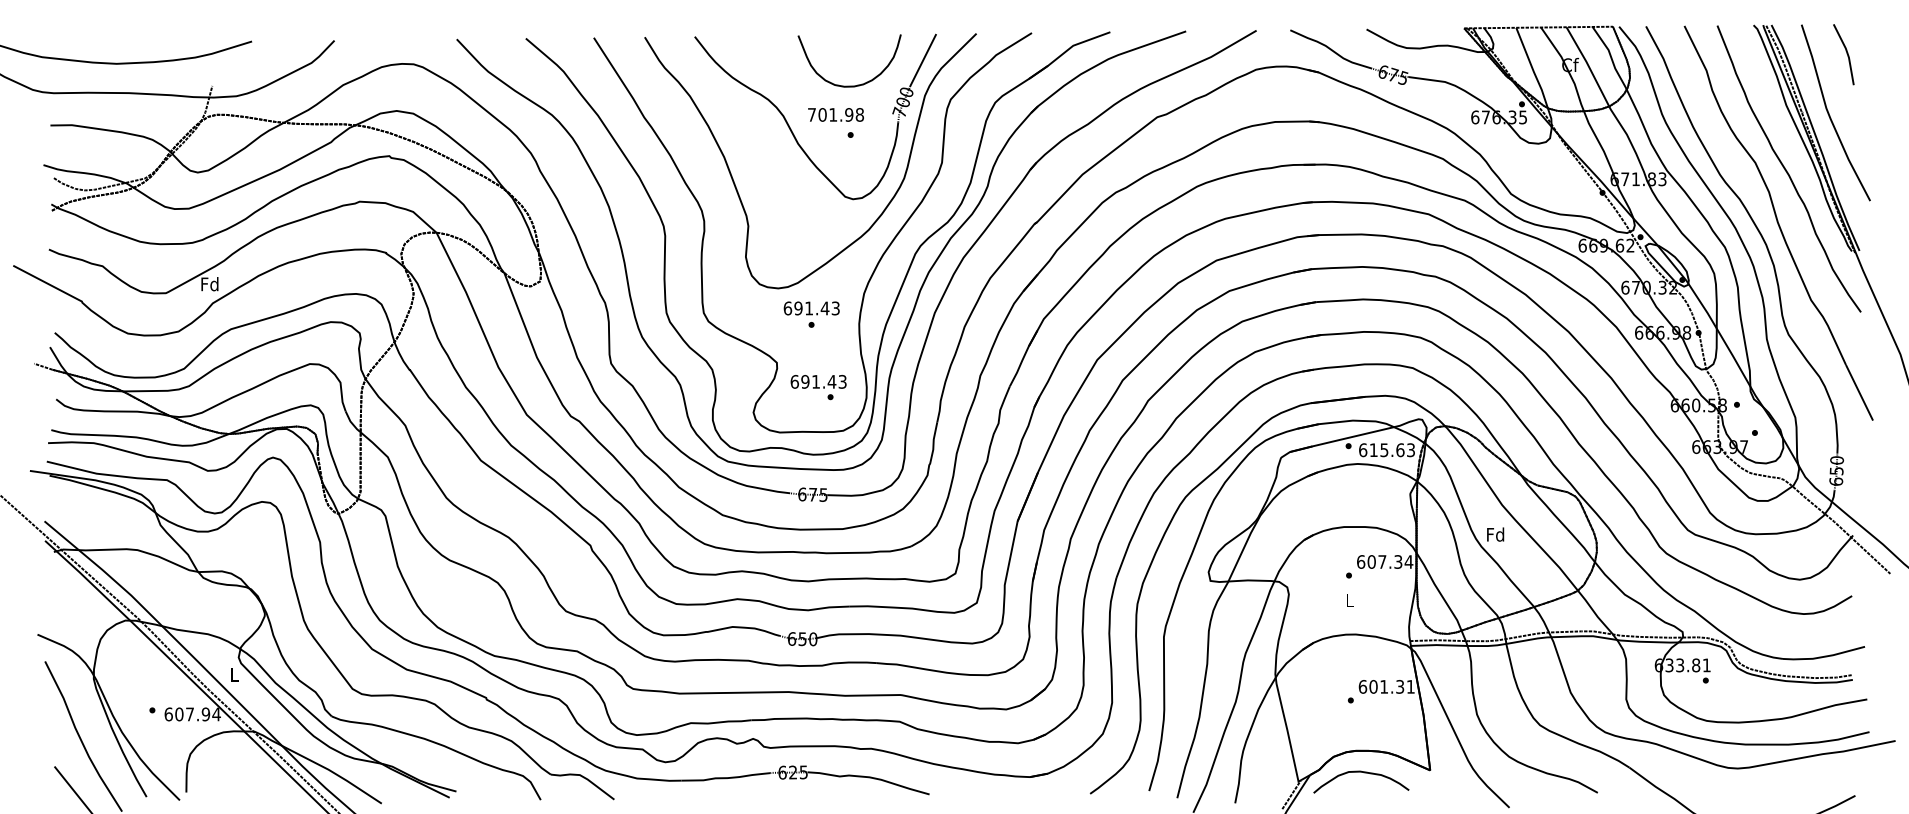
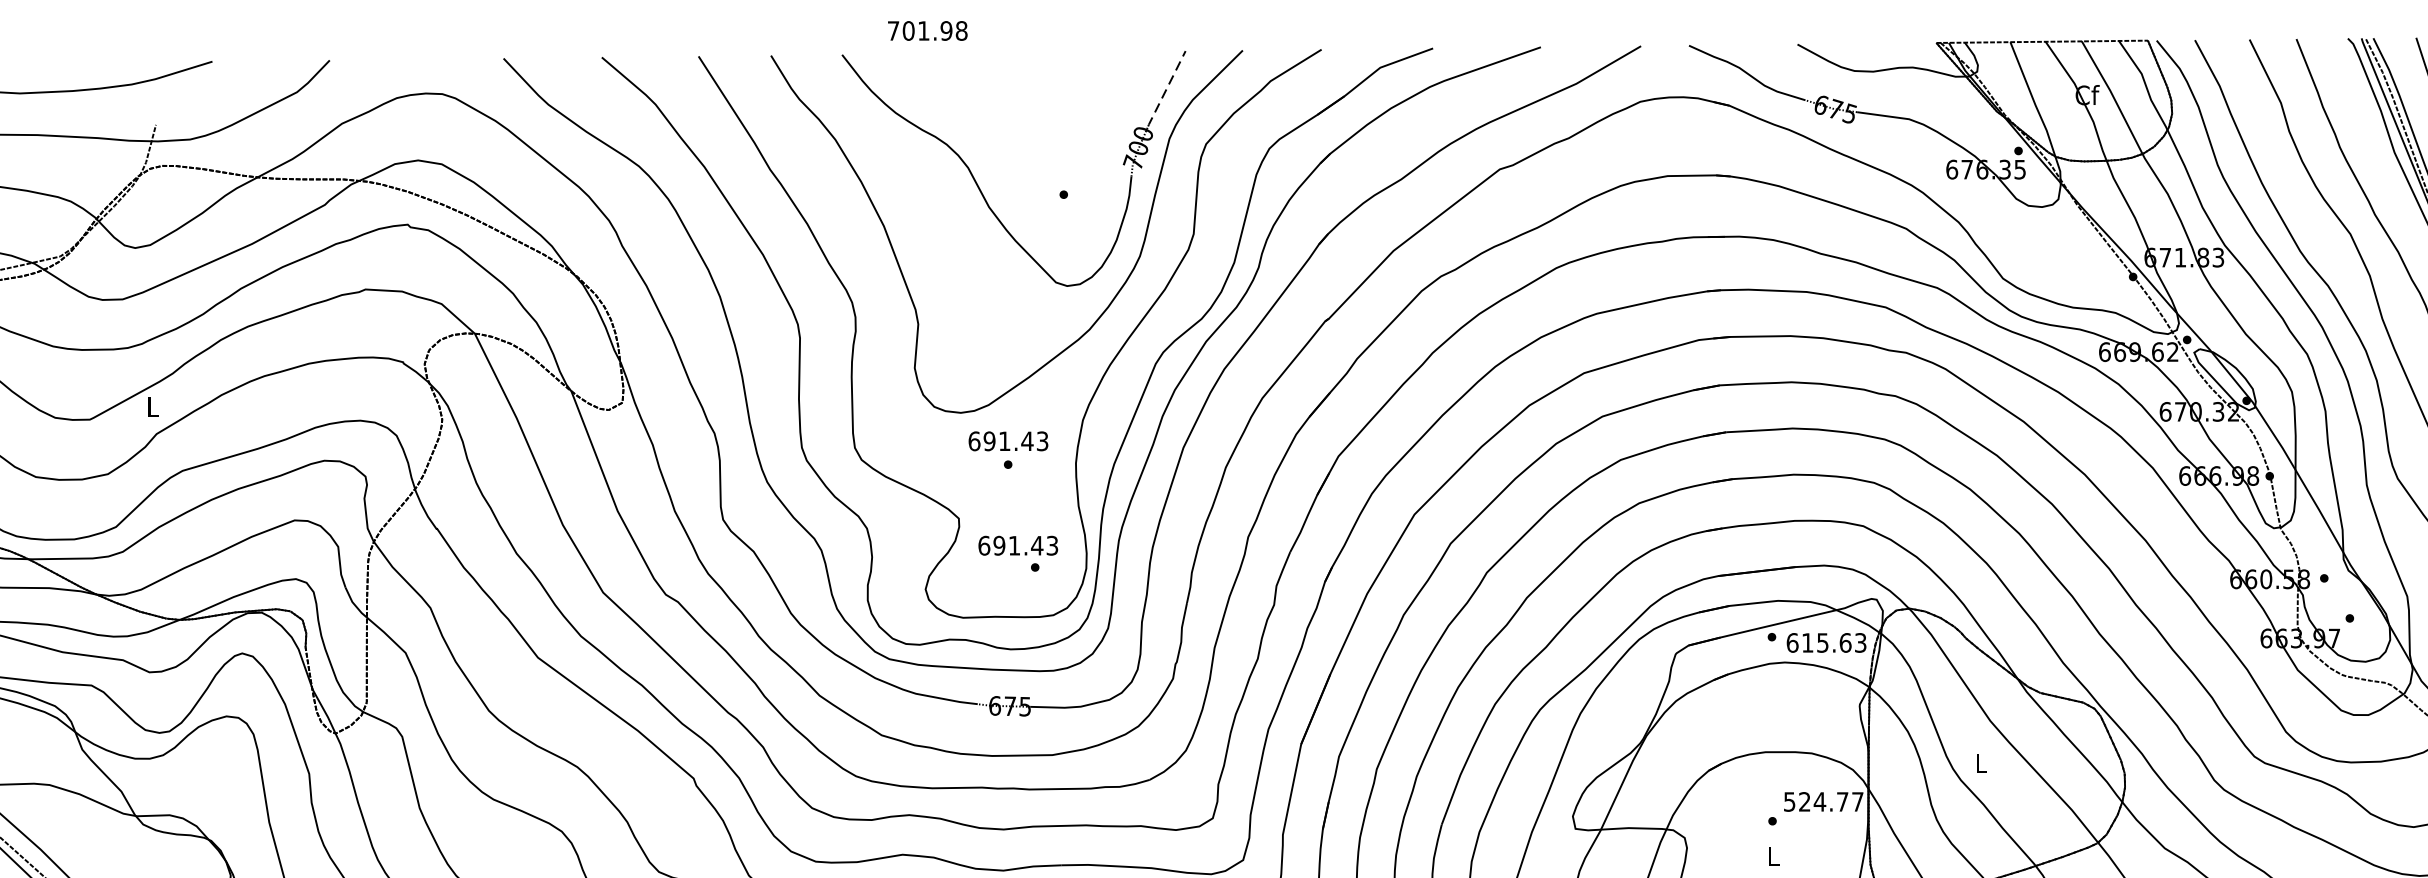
line: (922, 60) -> (1165, 88), solid -> dashed
curve: (849, 85) -> (1062, 124), removed
text: (835, 114) -> (927, 30), moved
text: (209, 284) -> (151, 407), Fd -> L
text: (1495, 534) -> (1980, 762), Fd -> L
text: (1385, 561) -> (1824, 801), 607.34 -> 524.77

